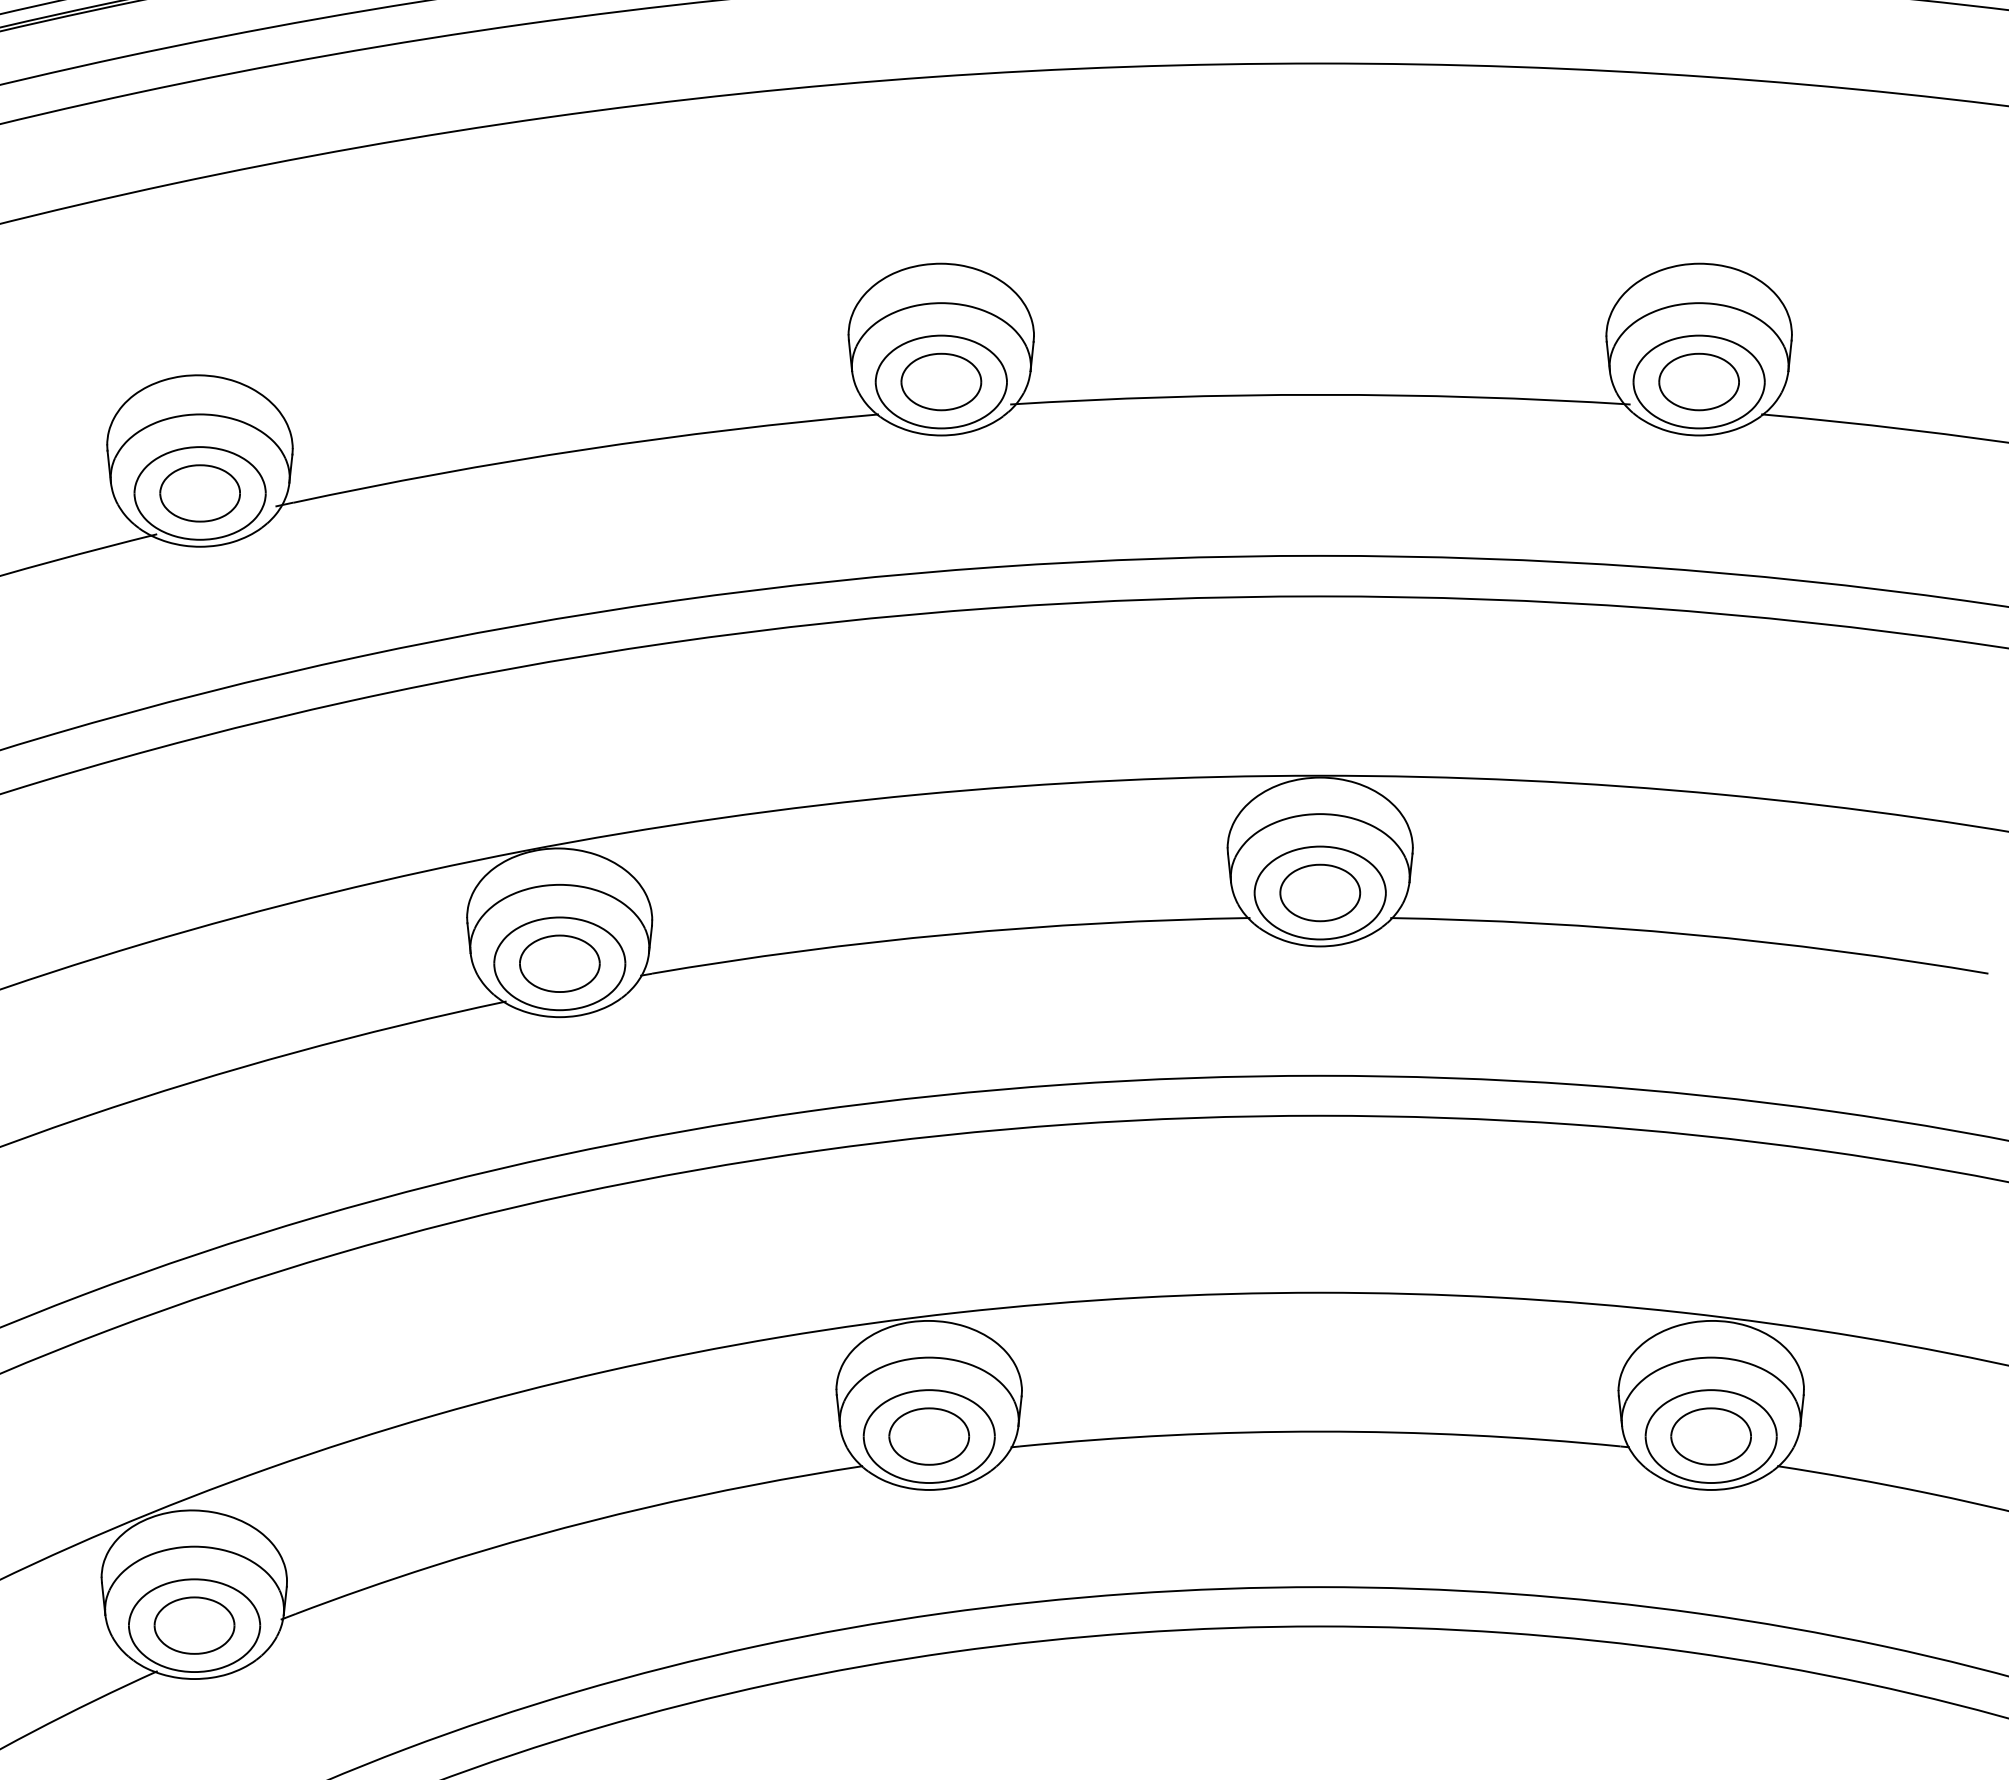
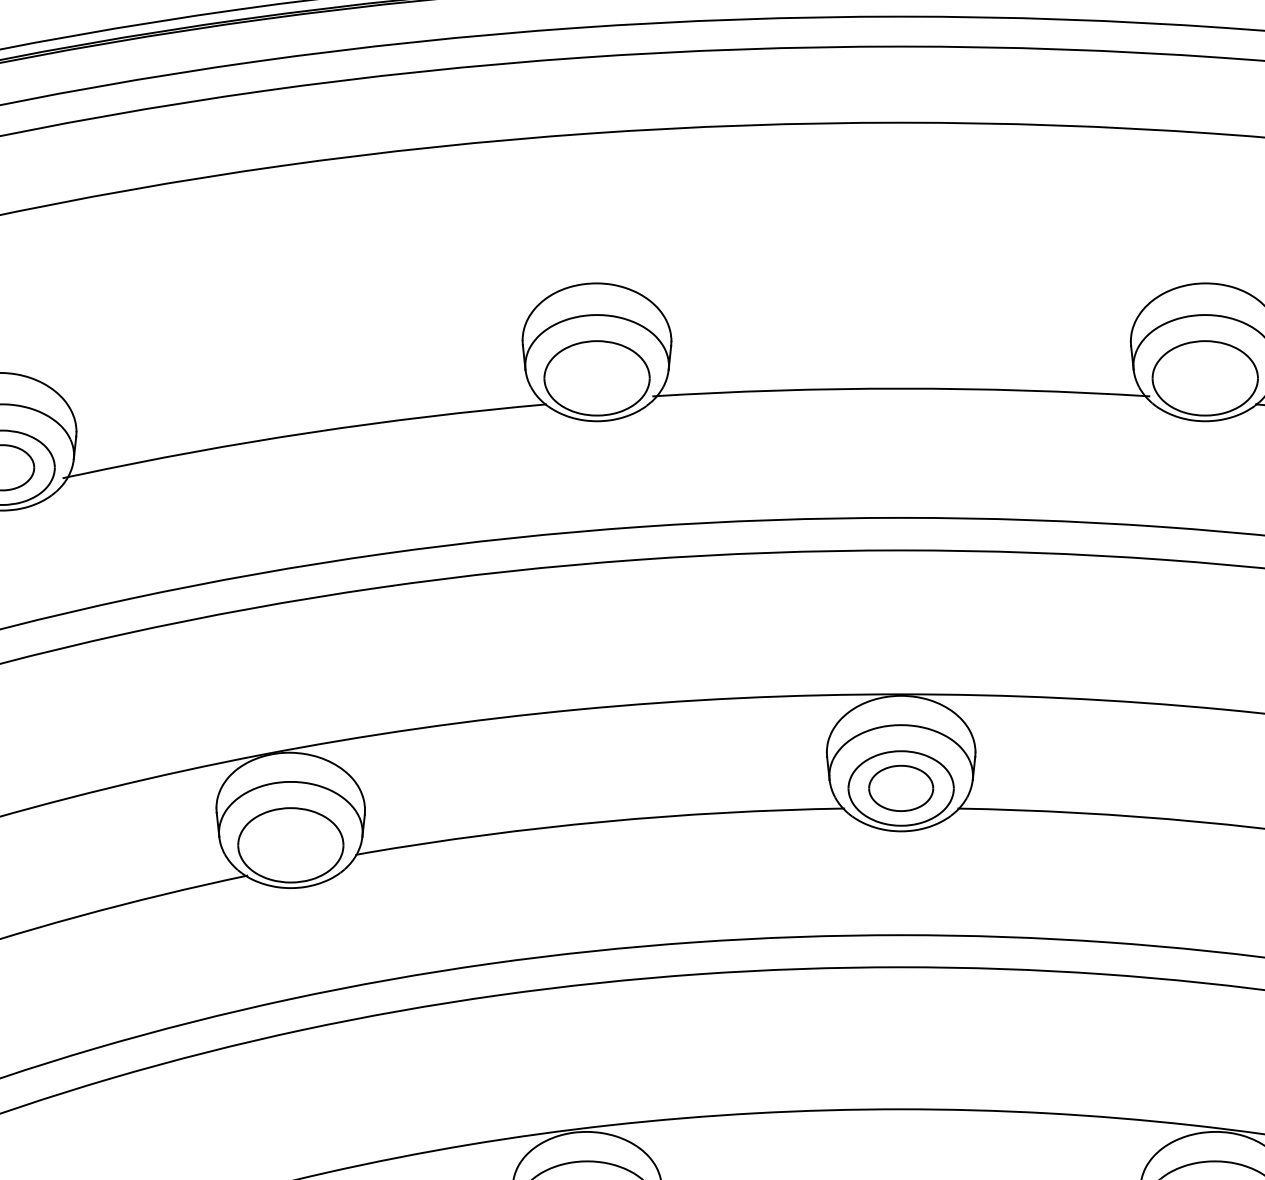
part: (941, 381) -> (597, 377), removed
part: (1698, 381) -> (1204, 377), removed
part: (559, 963) -> (290, 845), removed

